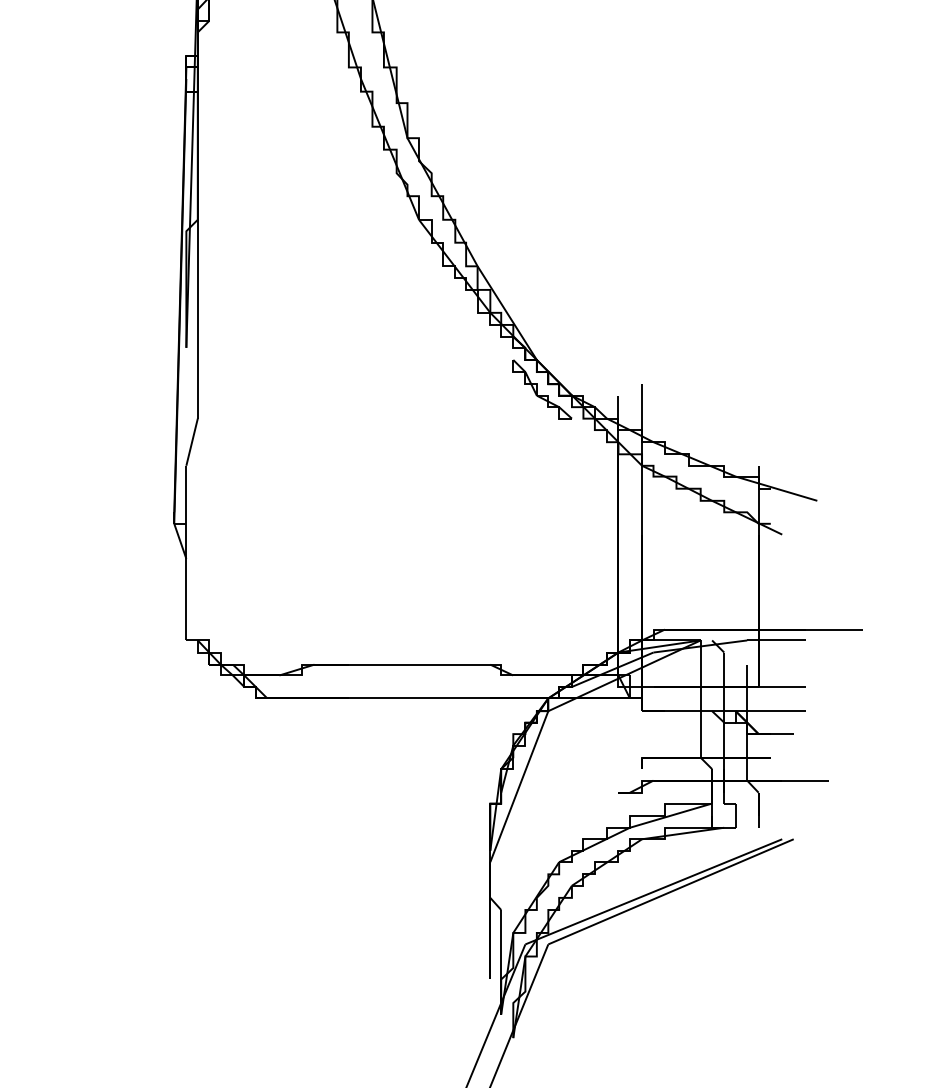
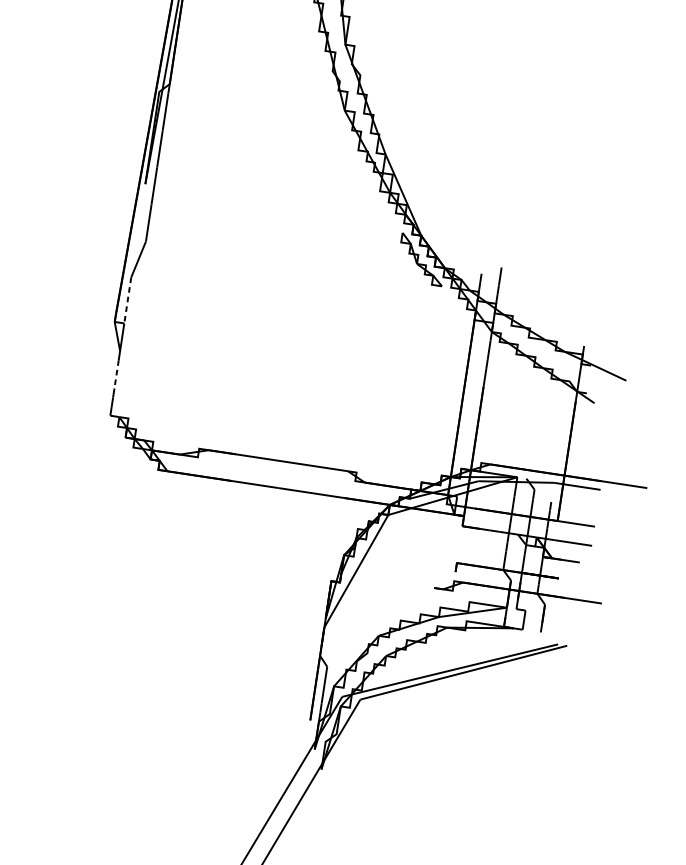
line: (186, 495) -> (127, 301), solid -> dashed
line: (186, 588) -> (116, 374), solid -> dashed

